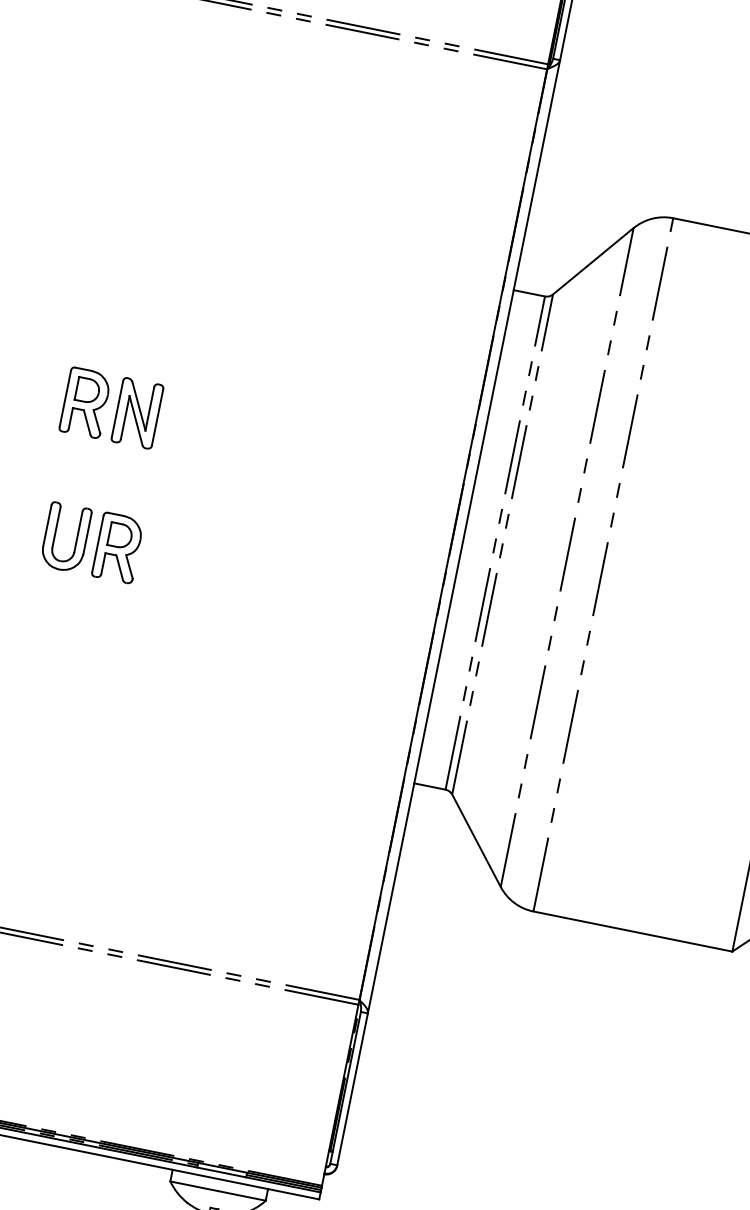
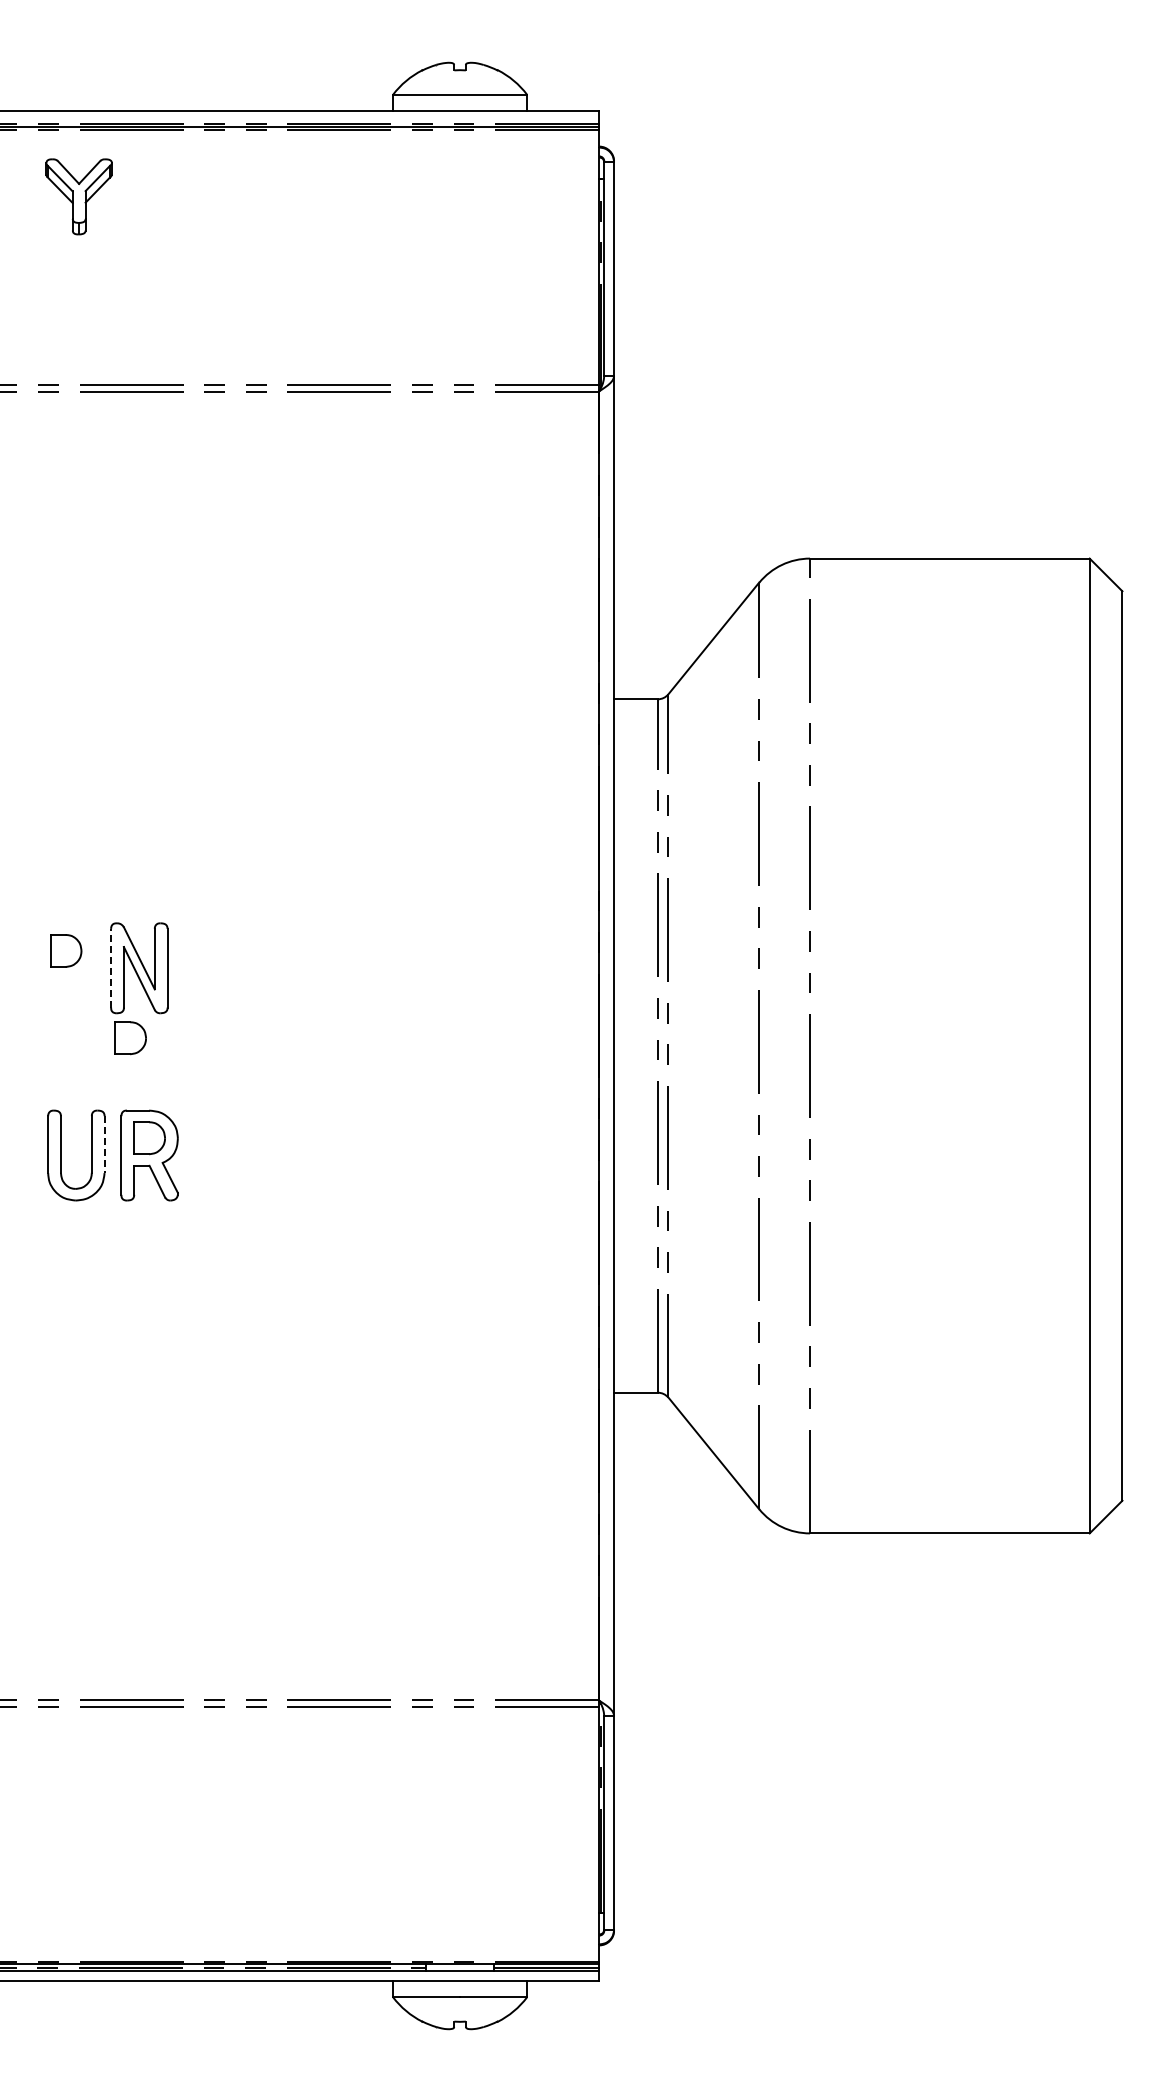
part: (85, 403) -> (66, 968), removed
line: (117, 408) -> (111, 967), solid -> dashed
part: (121, 462) -> (130, 1038), added
line: (87, 534) -> (104, 1145), solid -> dashed

